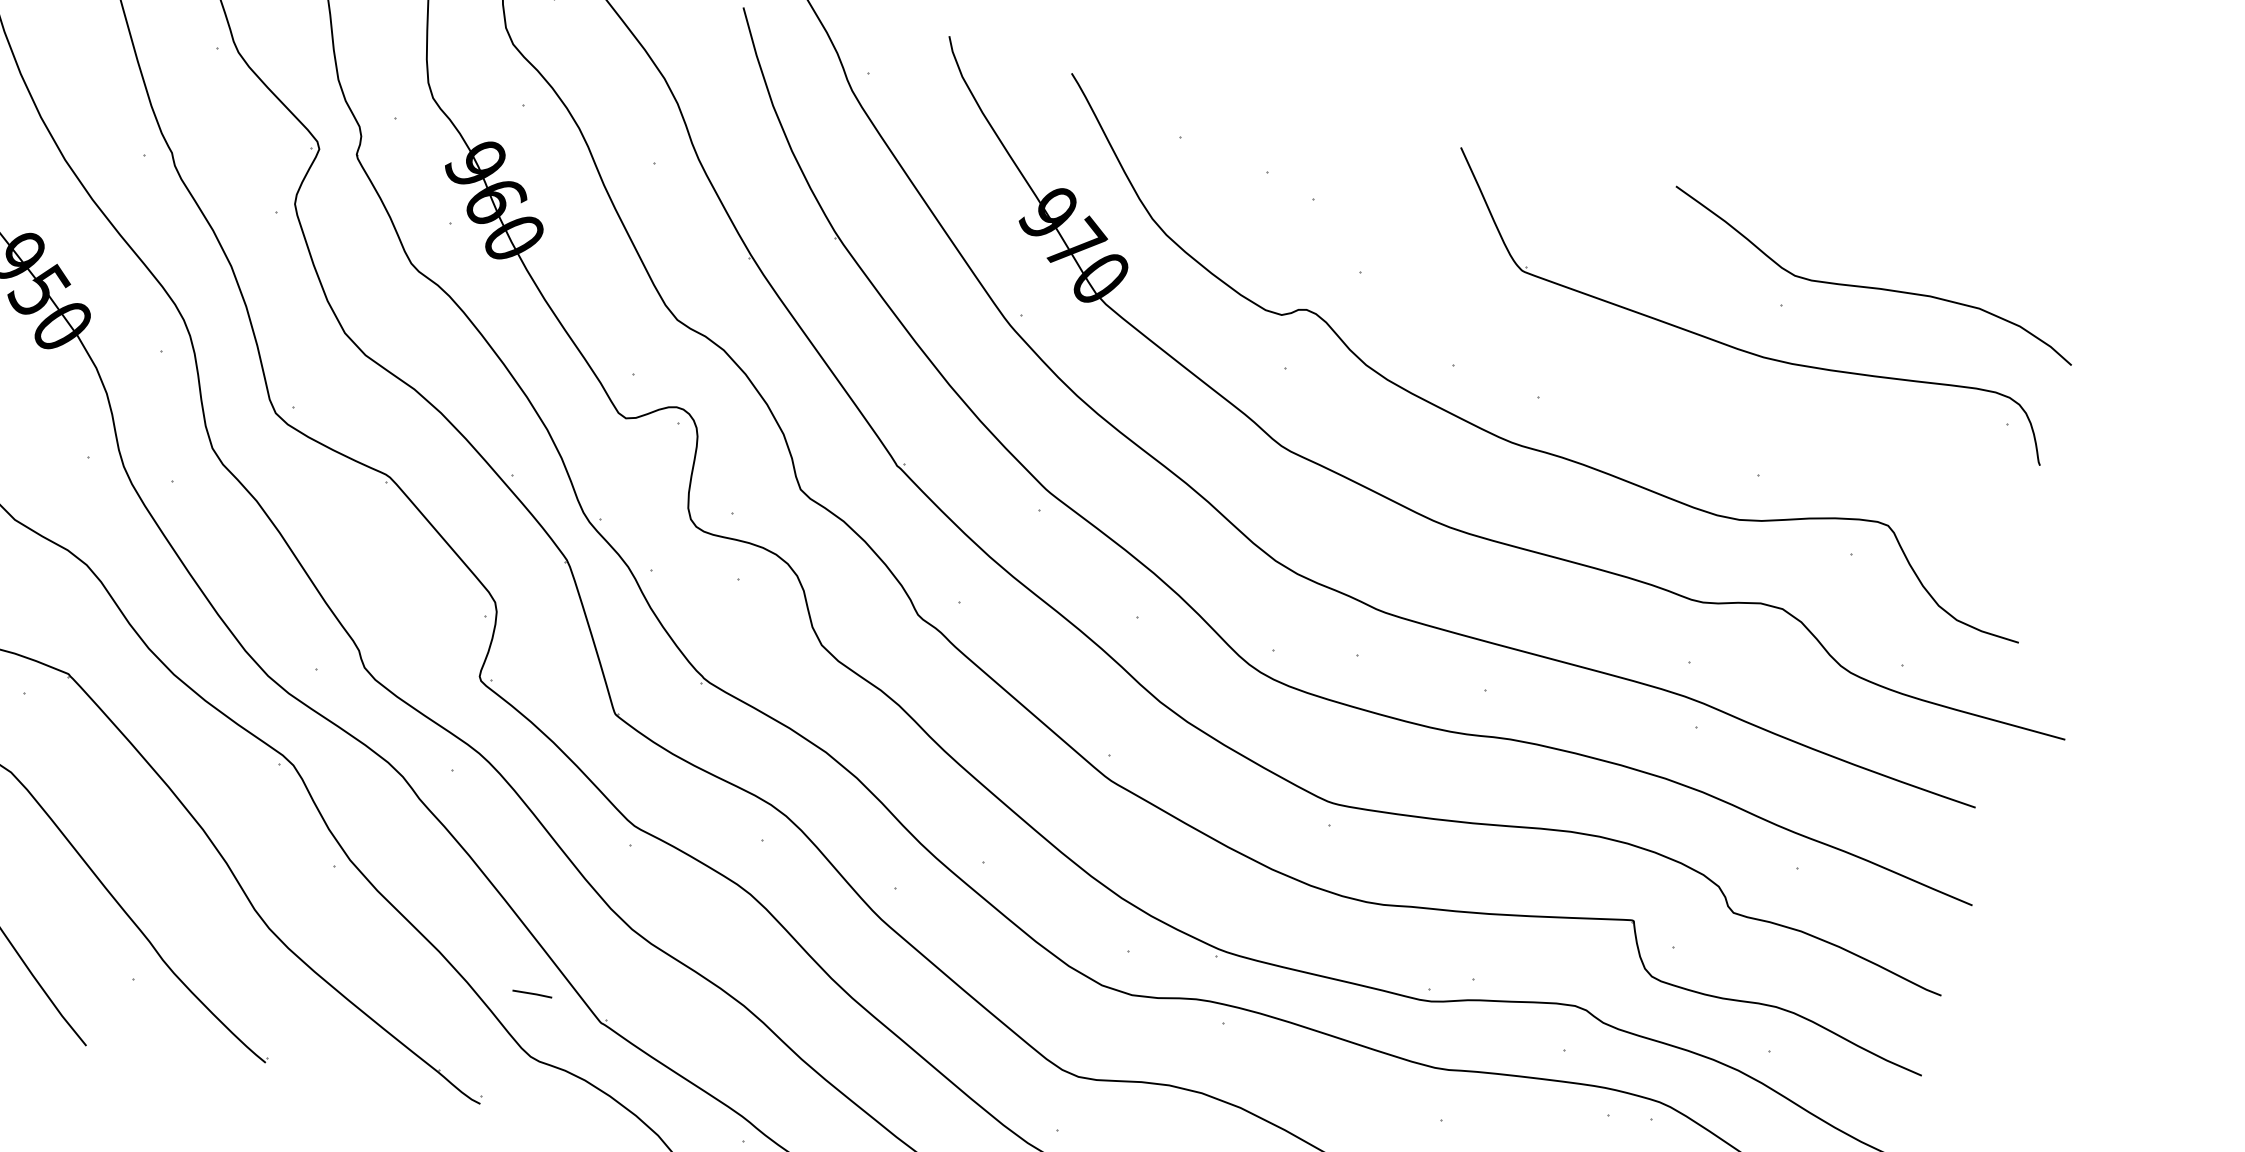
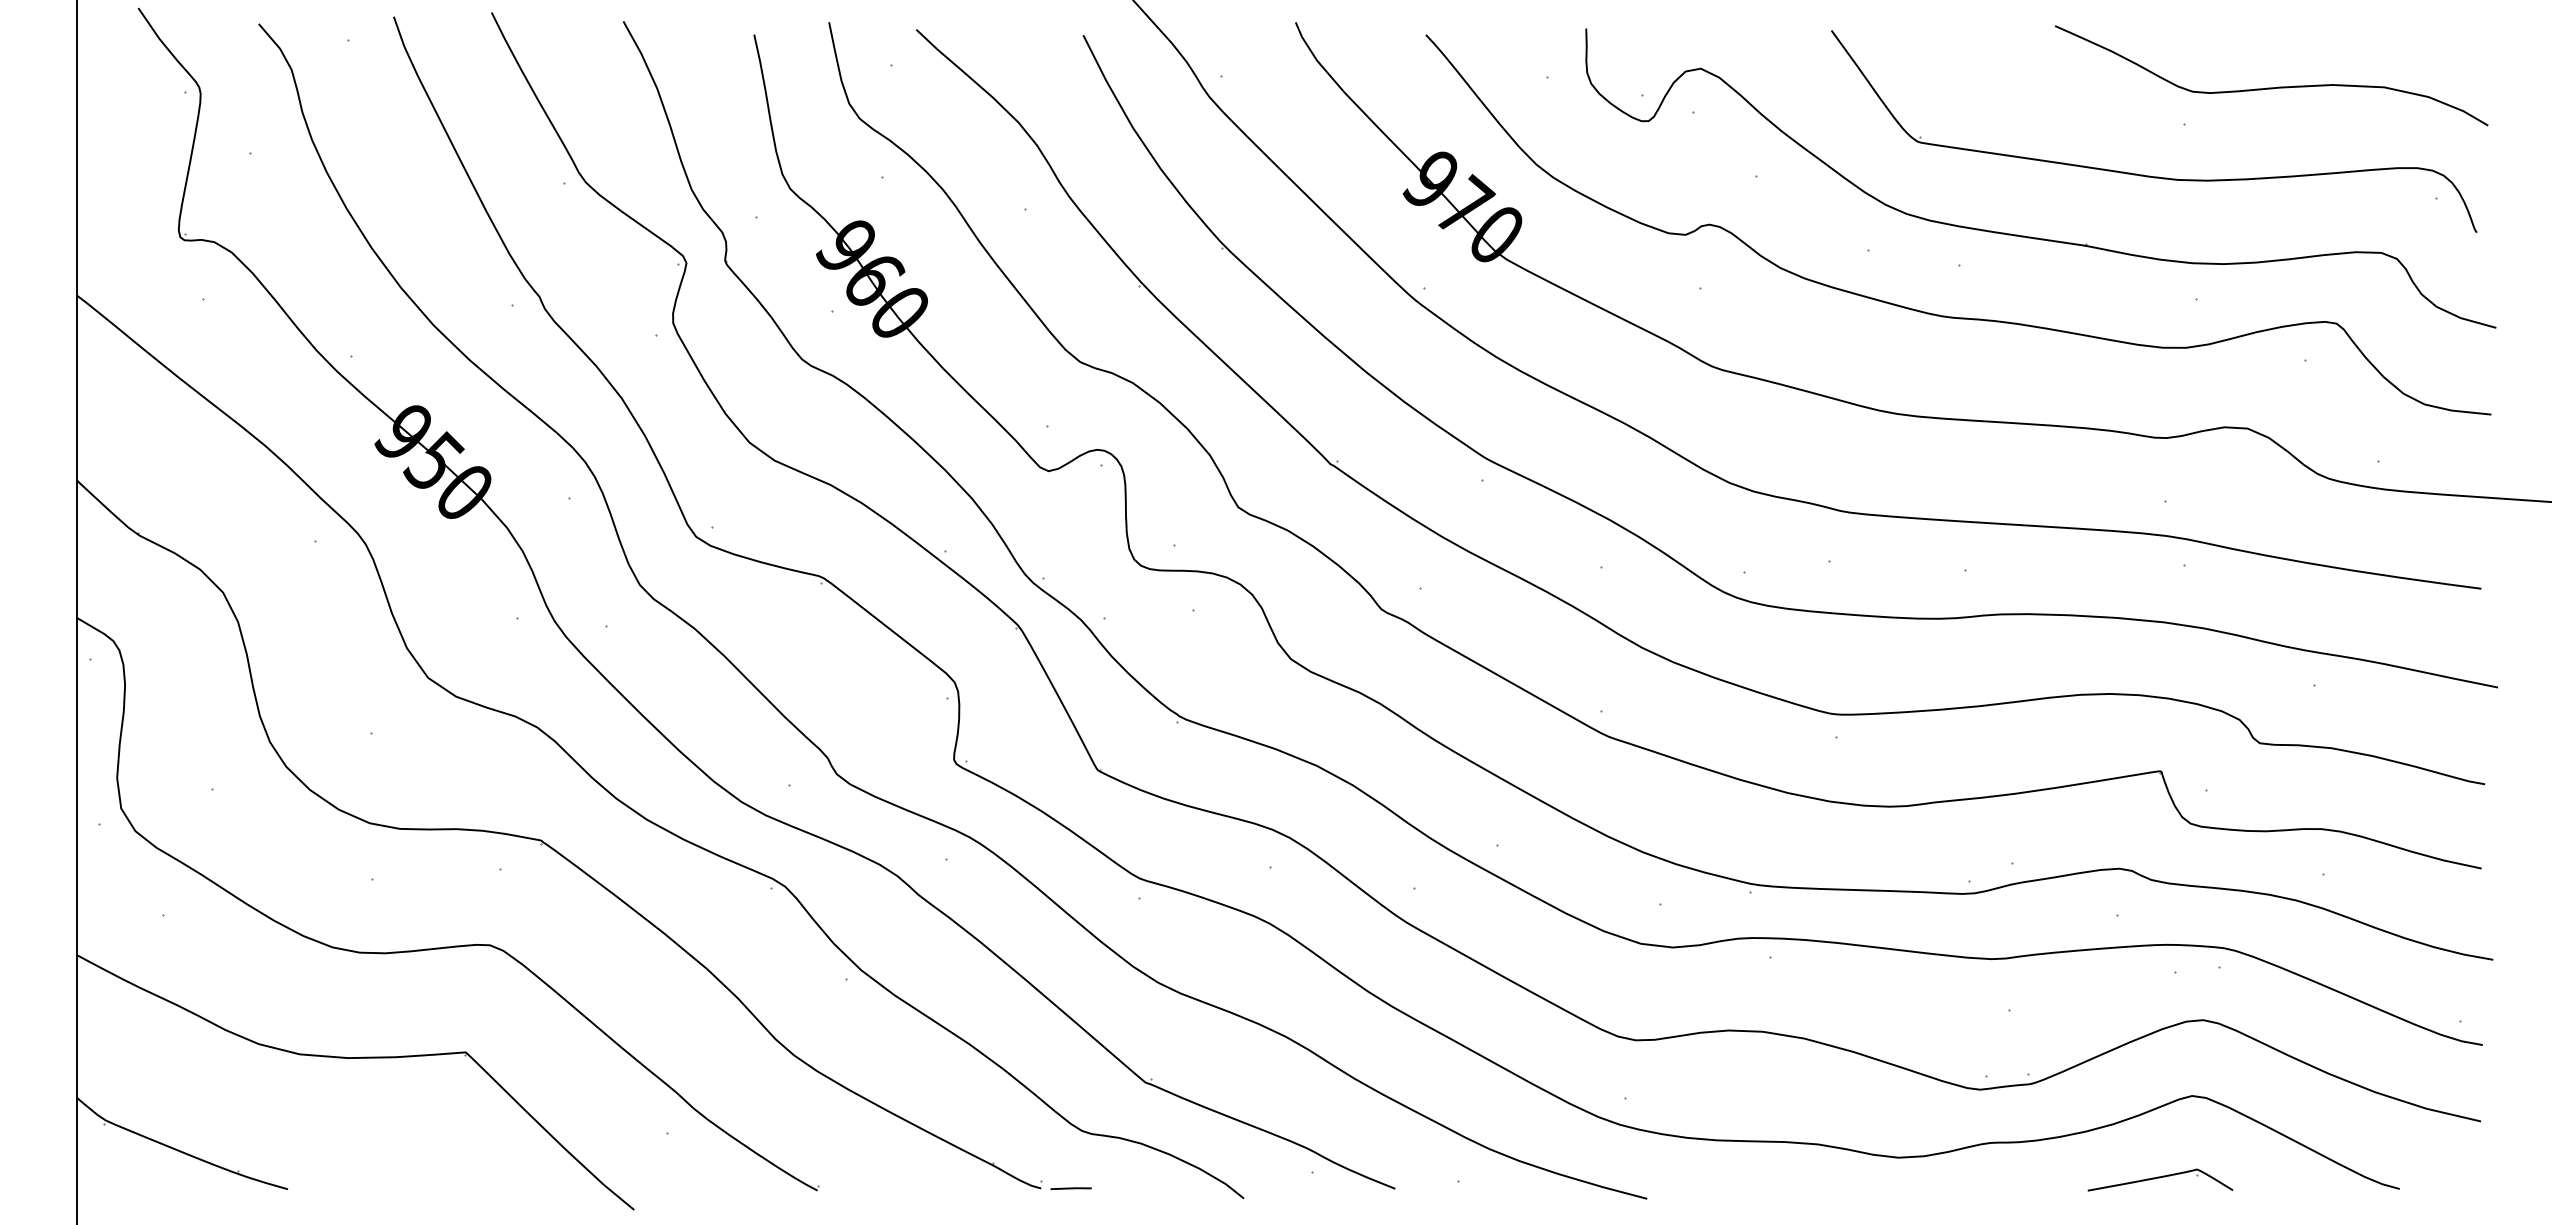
part: (1612, 383) -> (2031, 236), added
line: (531, 993) -> (1070, 1188), moved

